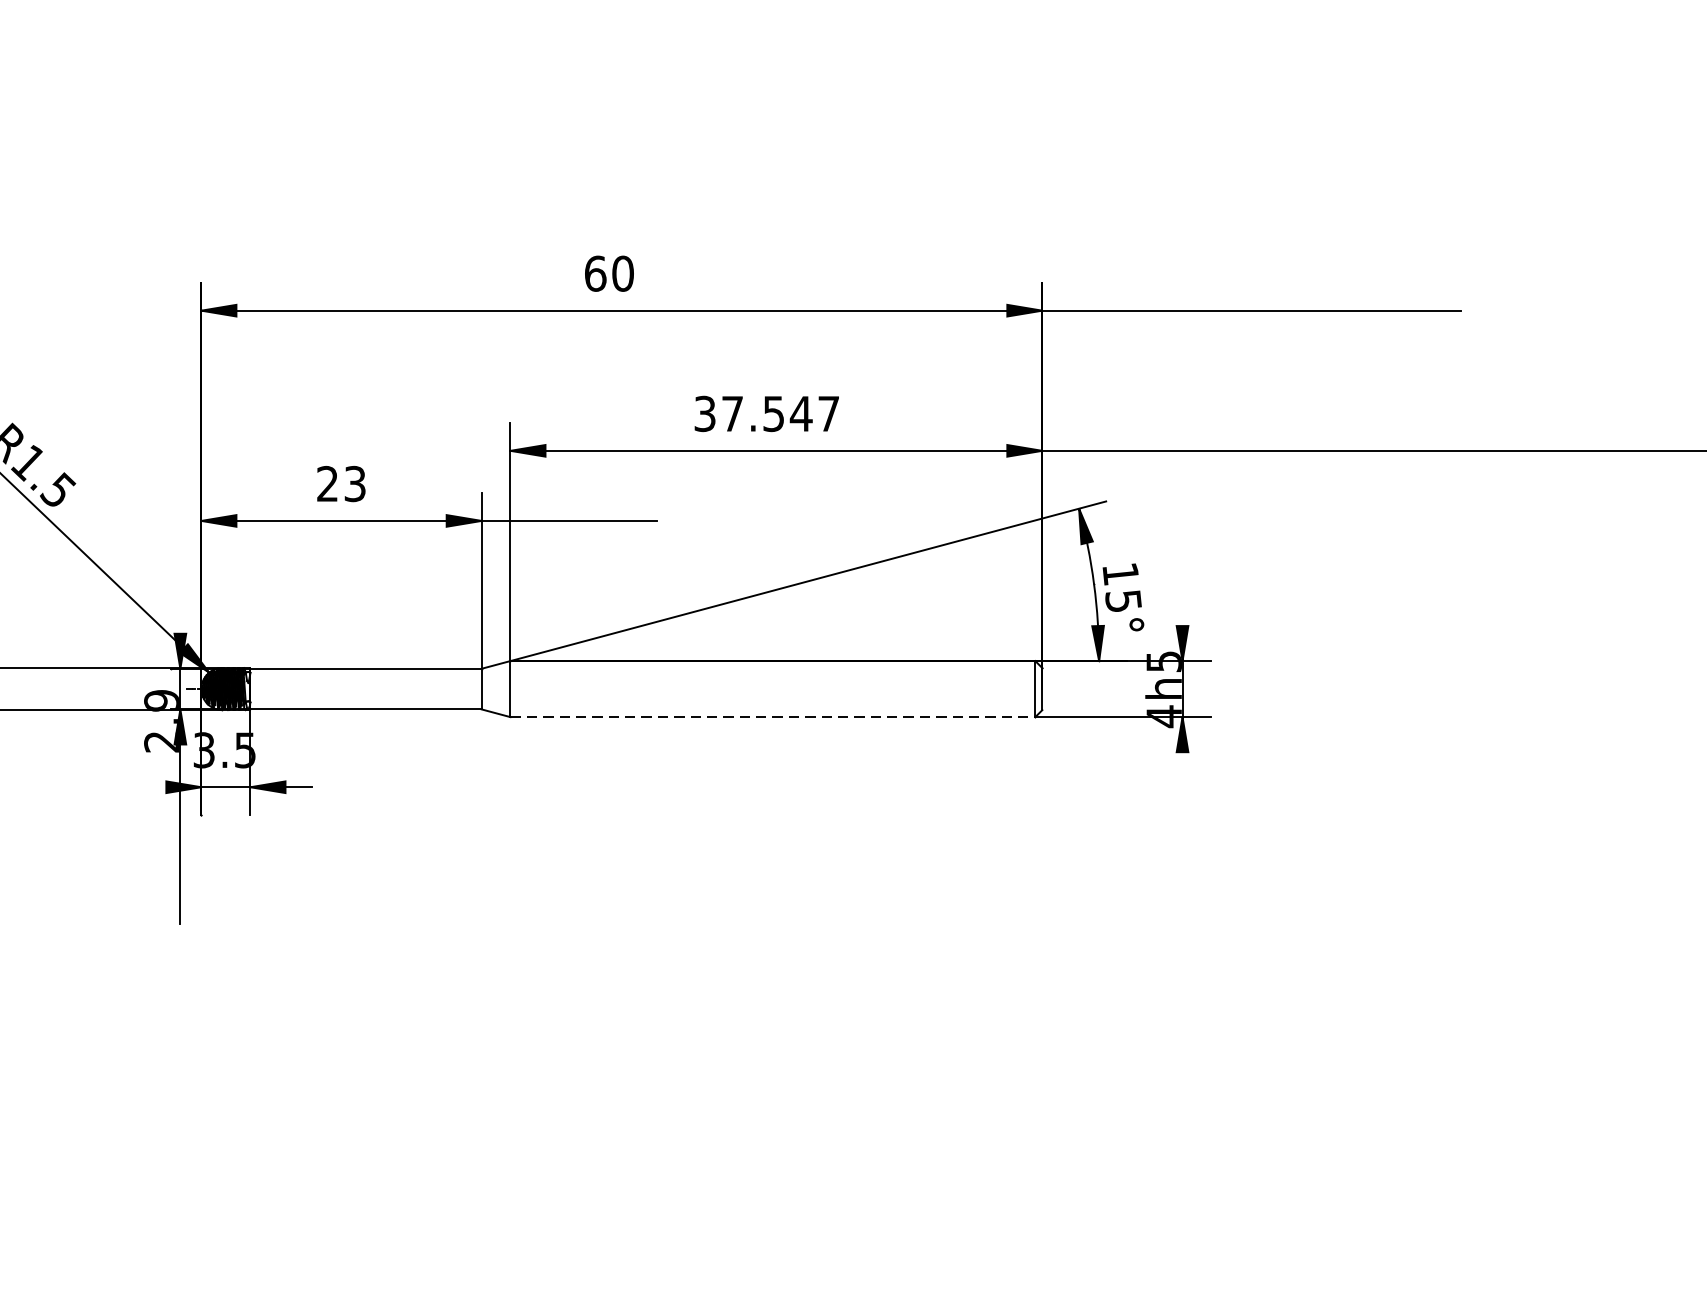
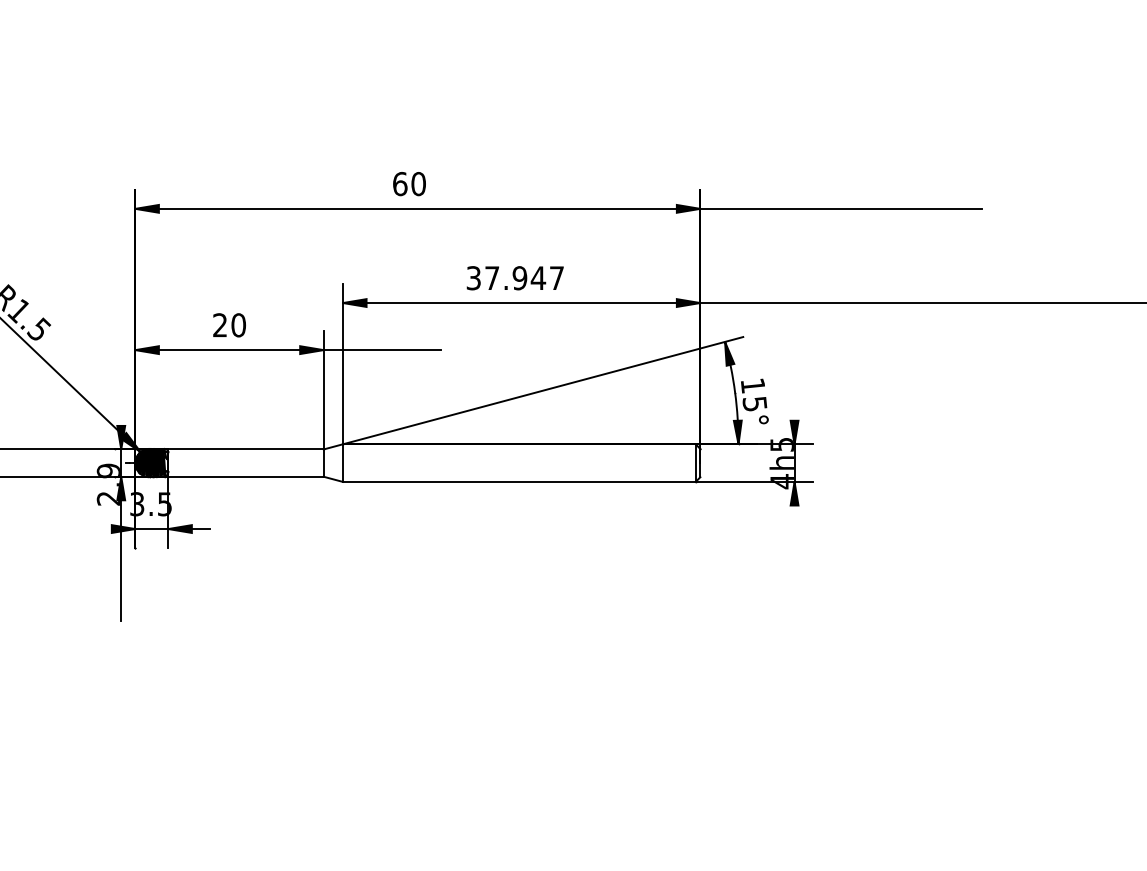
text: (773, 414) -> (519, 278), 37.547 -> 37.947
text: (354, 484) -> (238, 325), 23 -> 20
line: (773, 716) -> (519, 481), dashed -> solid

